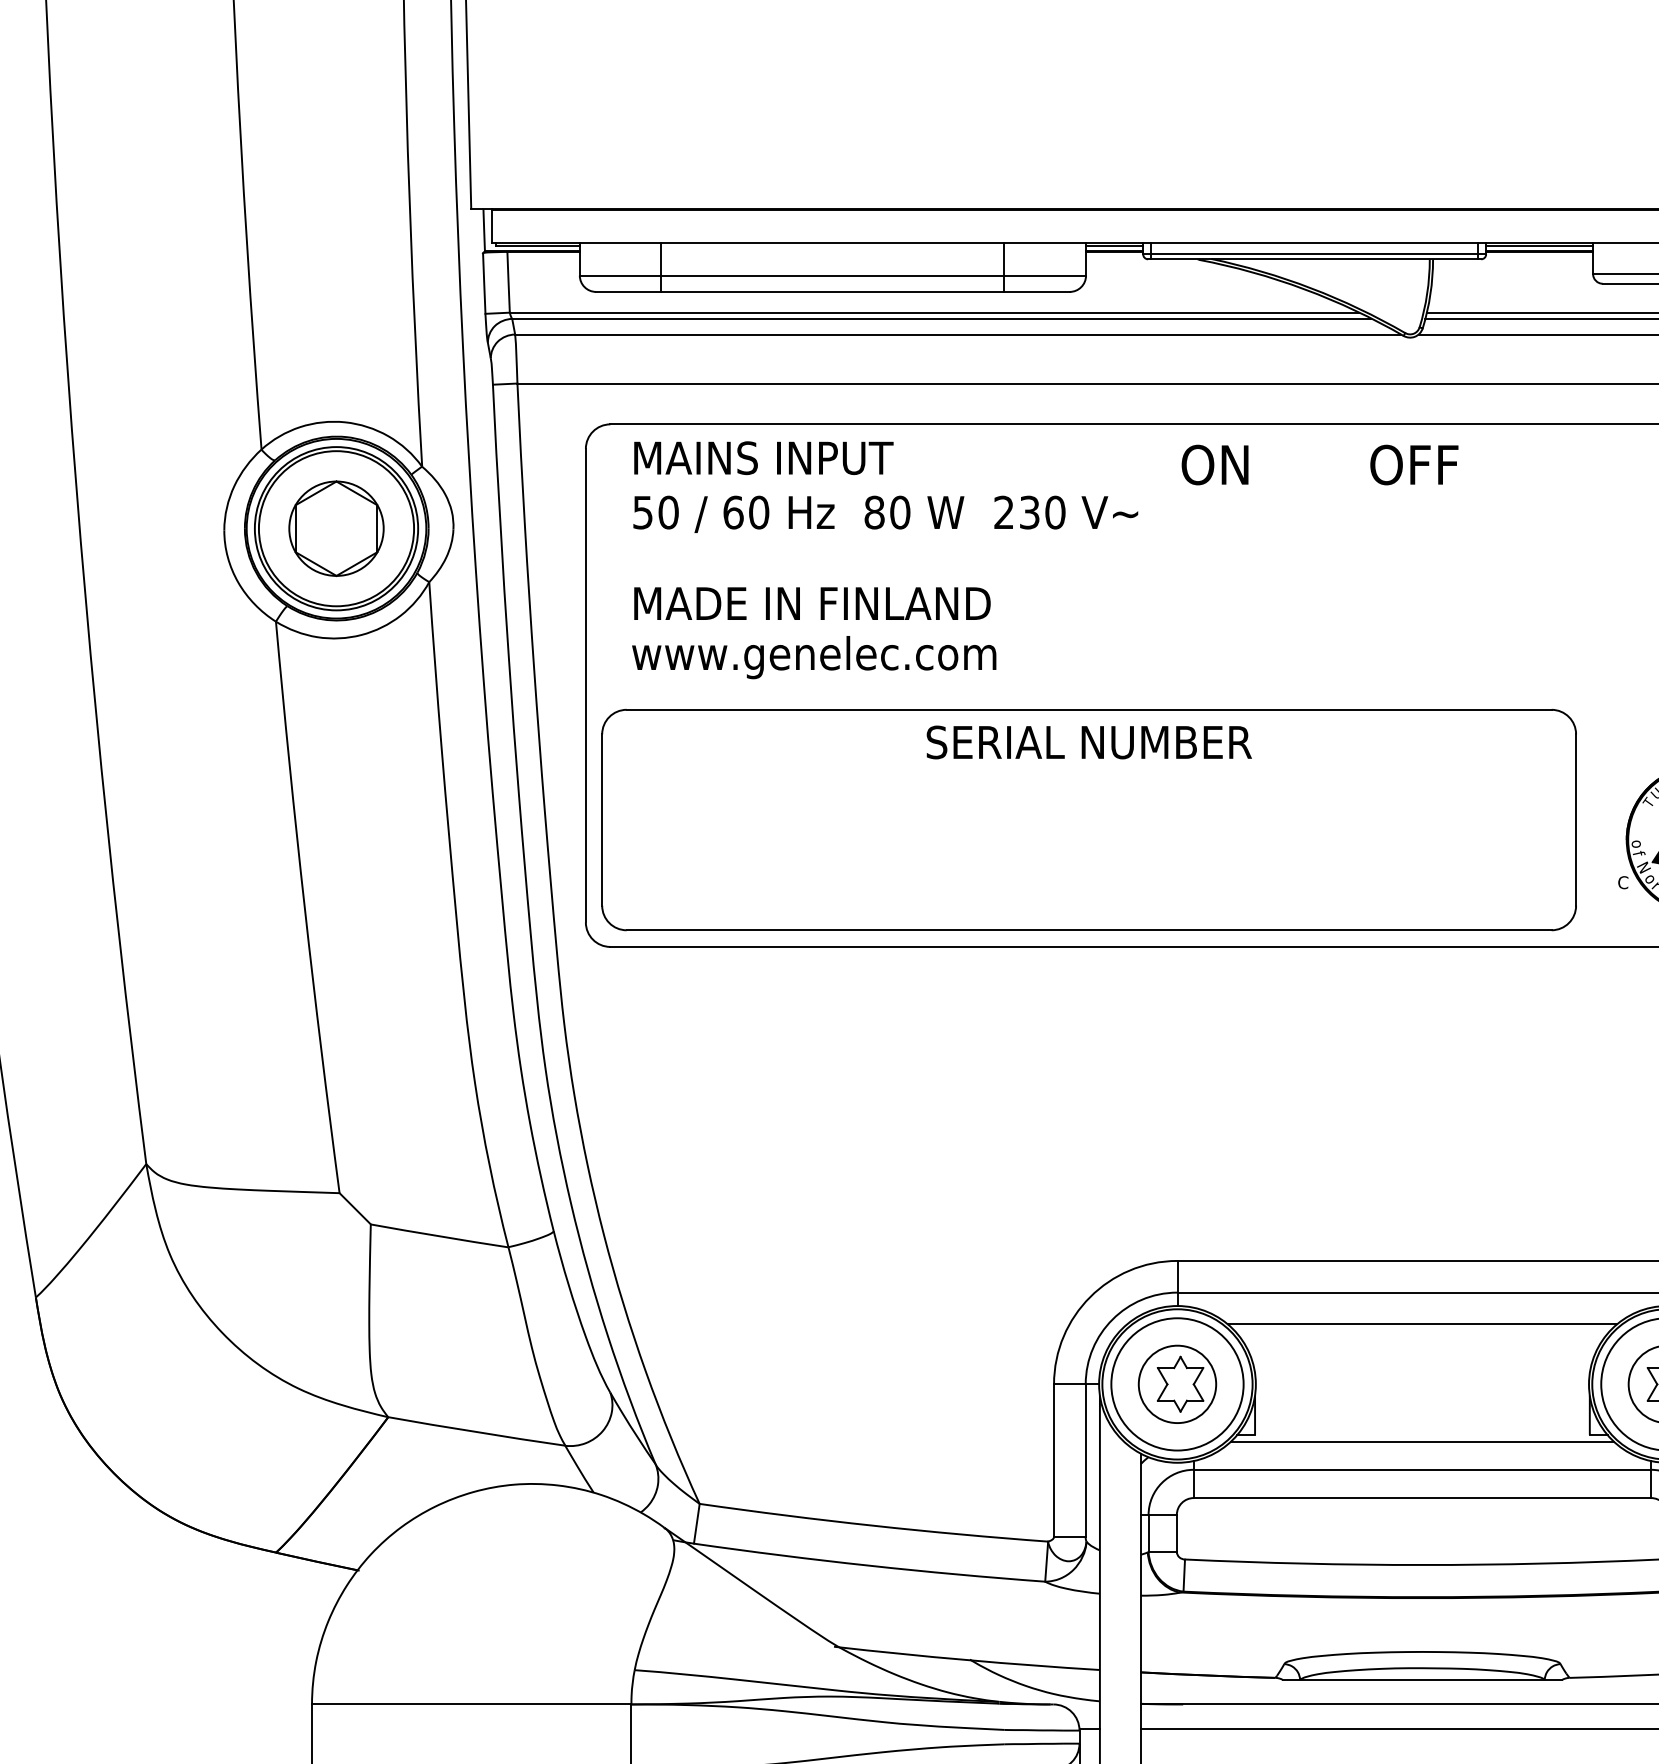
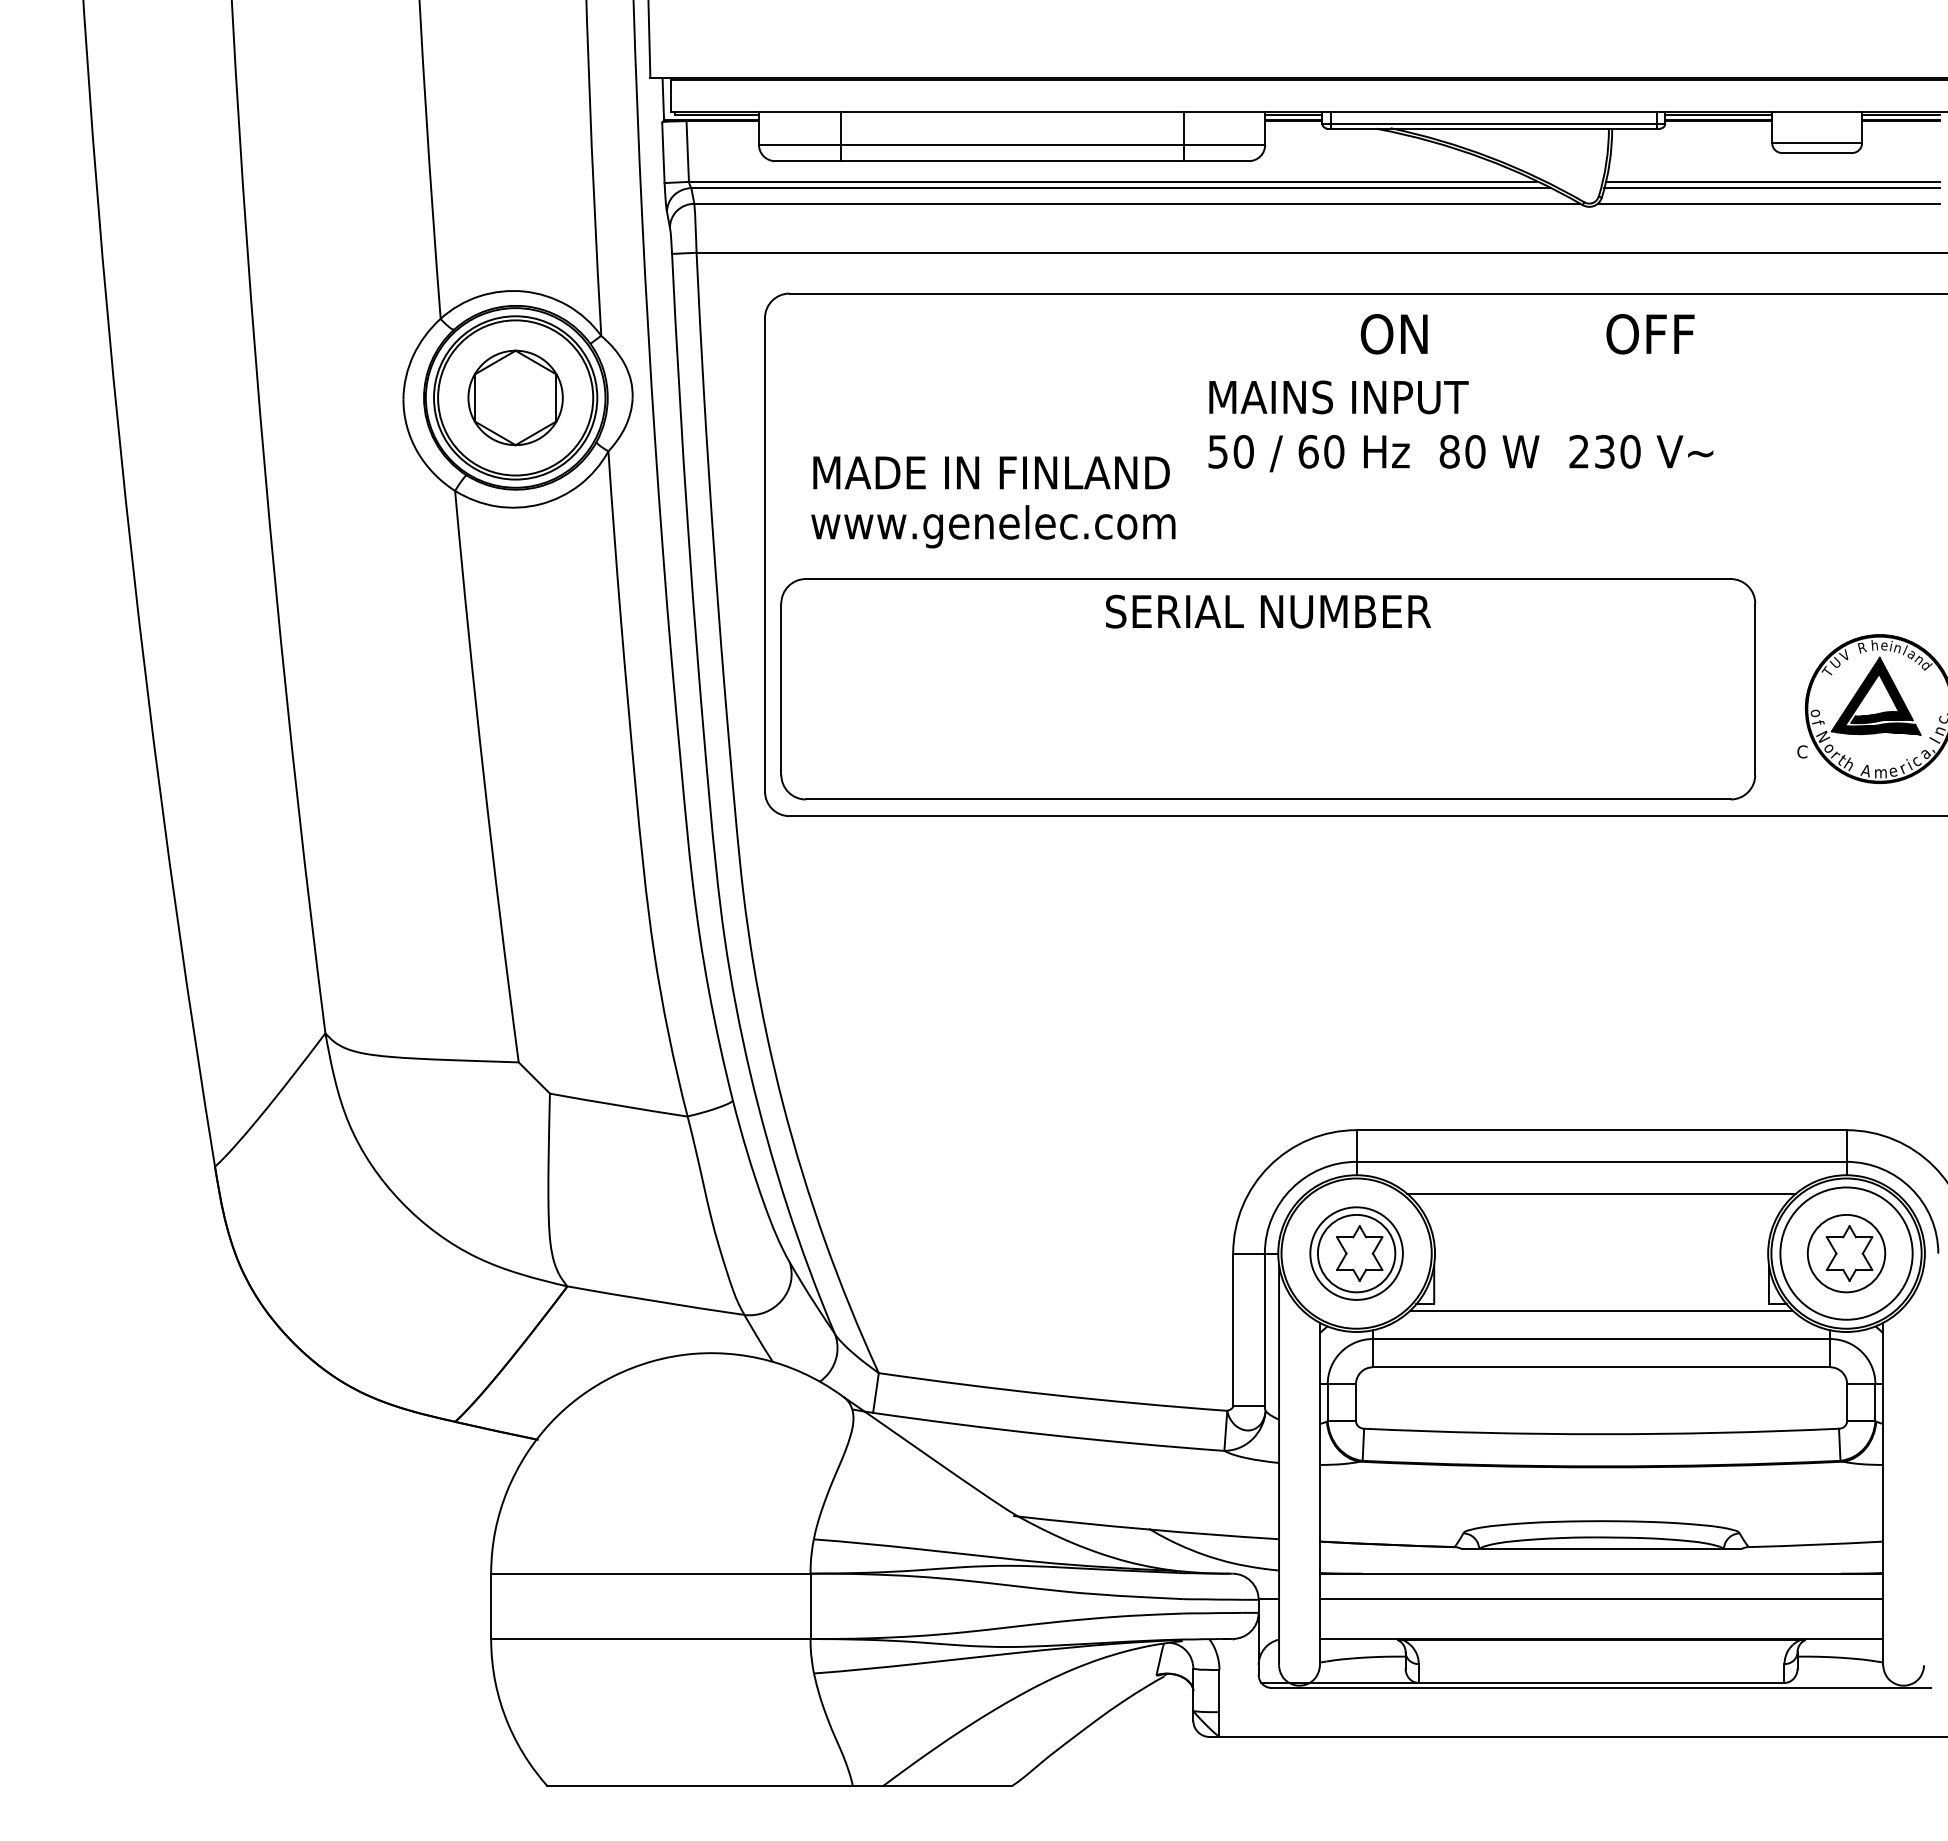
text: (1414, 465) -> (1650, 334), moved
text: (885, 487) -> (1460, 426), moved
circle: (1177, 1384) -> (1356, 1253), size x0.7

